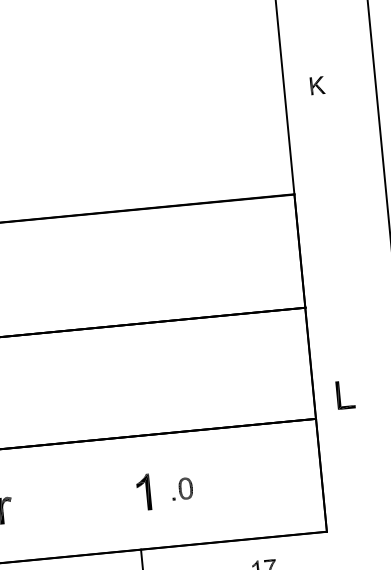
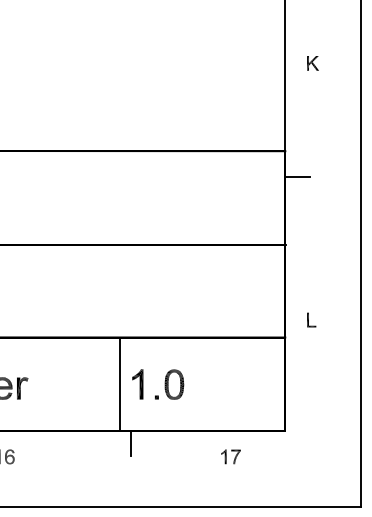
line: (312, 224) -> (297, 177), added
part: (345, 394) -> (311, 319), size x0.62
part: (182, 488) -> (169, 384), size x1.67
line: (123, 494) -> (120, 384), added

